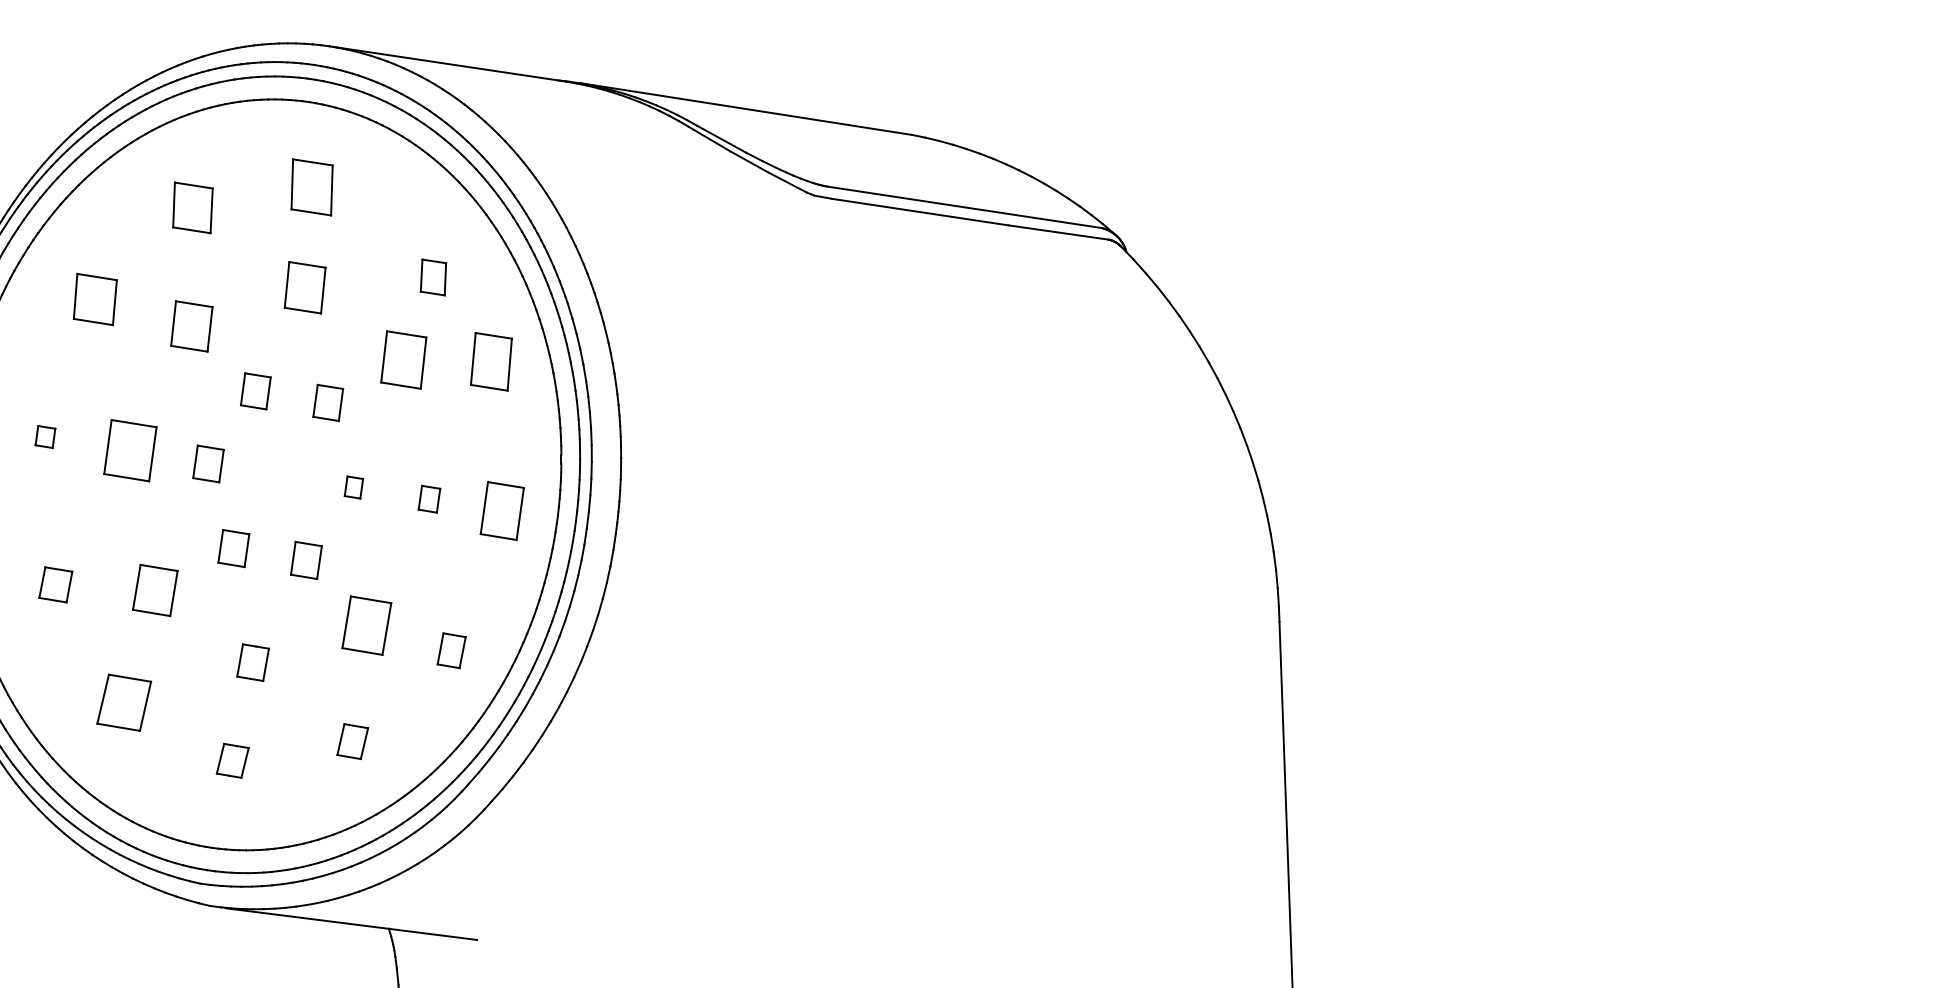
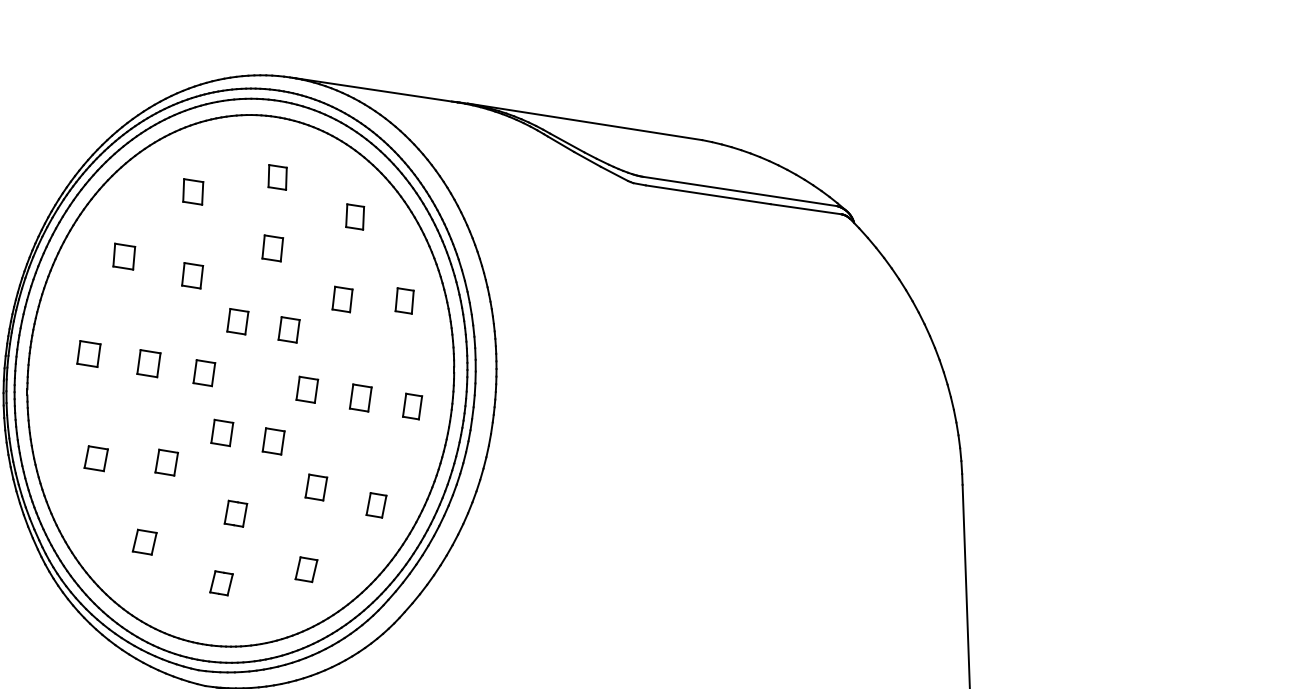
part: (311, 187) -> (277, 177), size x0.62
part: (192, 208) -> (193, 192), size x0.71
part: (433, 277) -> (355, 217), moved
part: (304, 287) -> (272, 248), size x0.71
part: (95, 299) -> (124, 256), size x0.71
part: (191, 326) -> (192, 275), size x0.71
part: (403, 359) -> (342, 299), size x0.62
part: (491, 362) -> (404, 301), size x0.62
part: (45, 436) -> (88, 353), size x1.67
part: (129, 450) -> (148, 363), size x0.62
part: (353, 487) -> (307, 389), size x1.67
part: (429, 499) -> (360, 398), size x1.43
part: (502, 511) -> (412, 406), size x0.62
part: (155, 590) -> (166, 462), size x0.71
part: (366, 625) -> (316, 487), size x0.62
part: (124, 702) -> (144, 541), size x0.62

